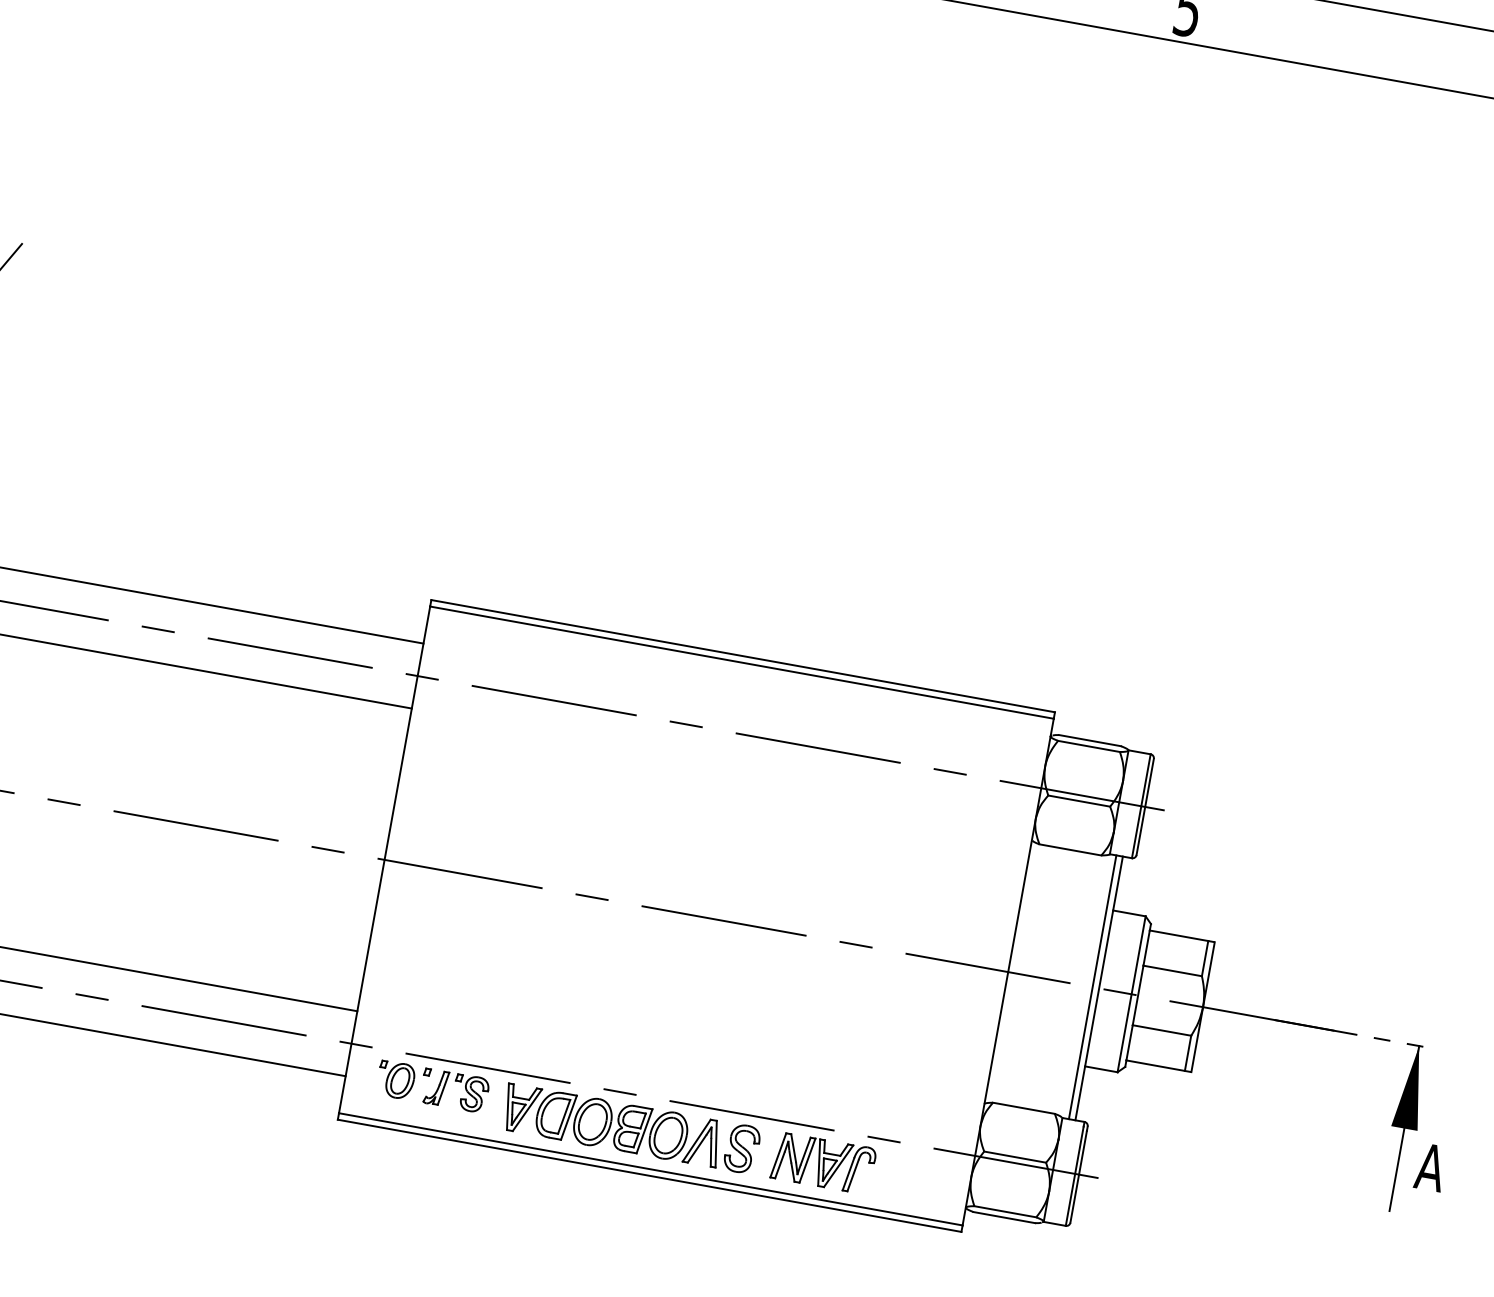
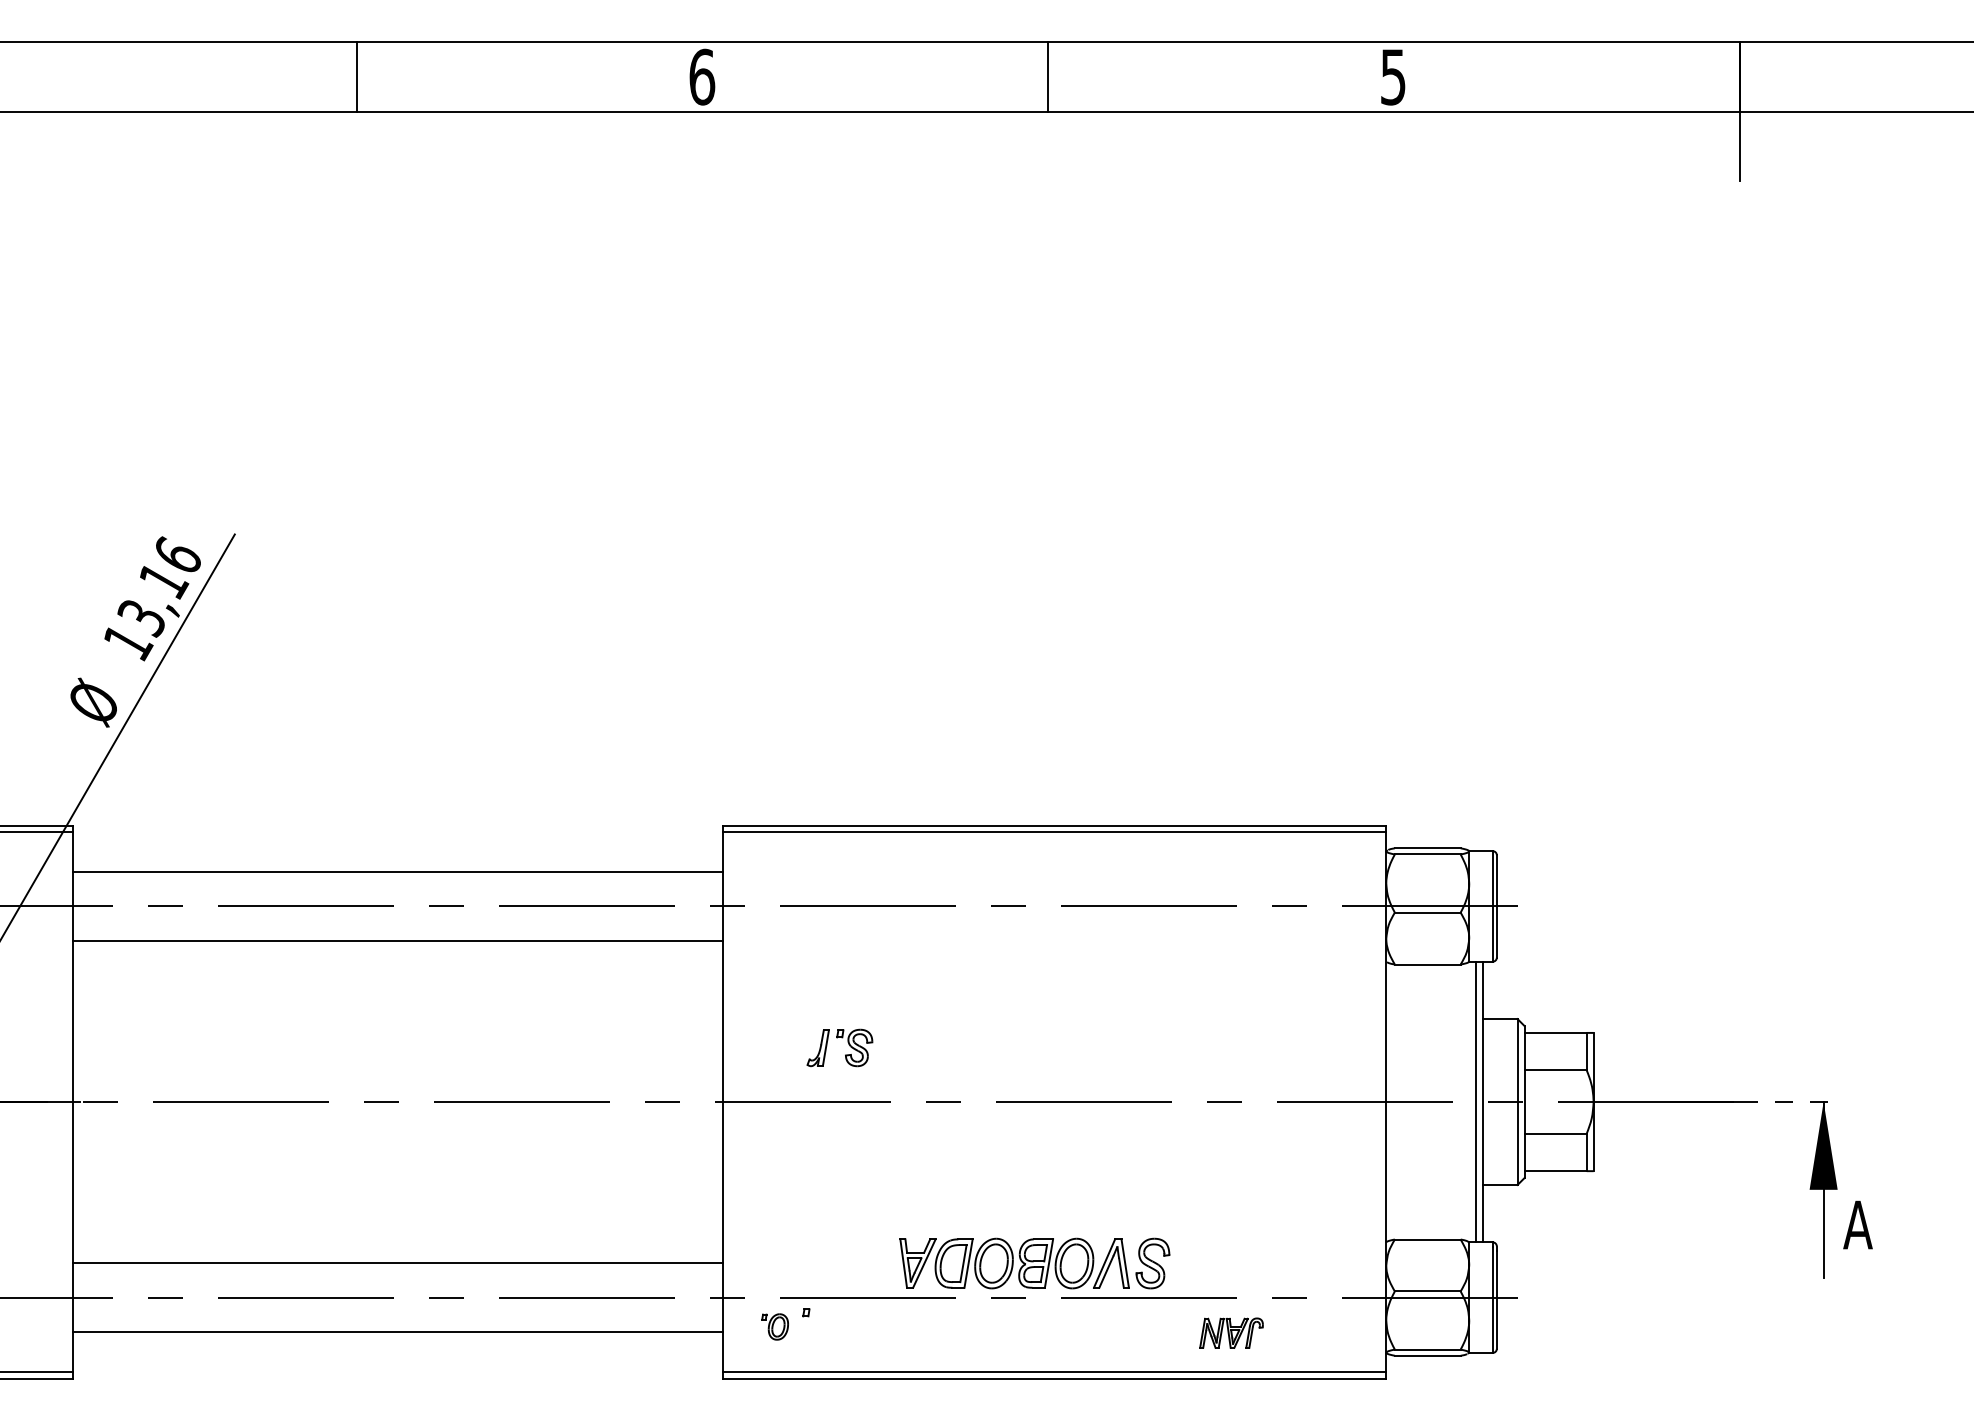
part: (395, 1079) -> (774, 1326), size x0.7
part: (456, 1081) -> (837, 1038), moved
part: (630, 1128) -> (1034, 1263), moved
part: (823, 1162) -> (1231, 1332), size x0.6

